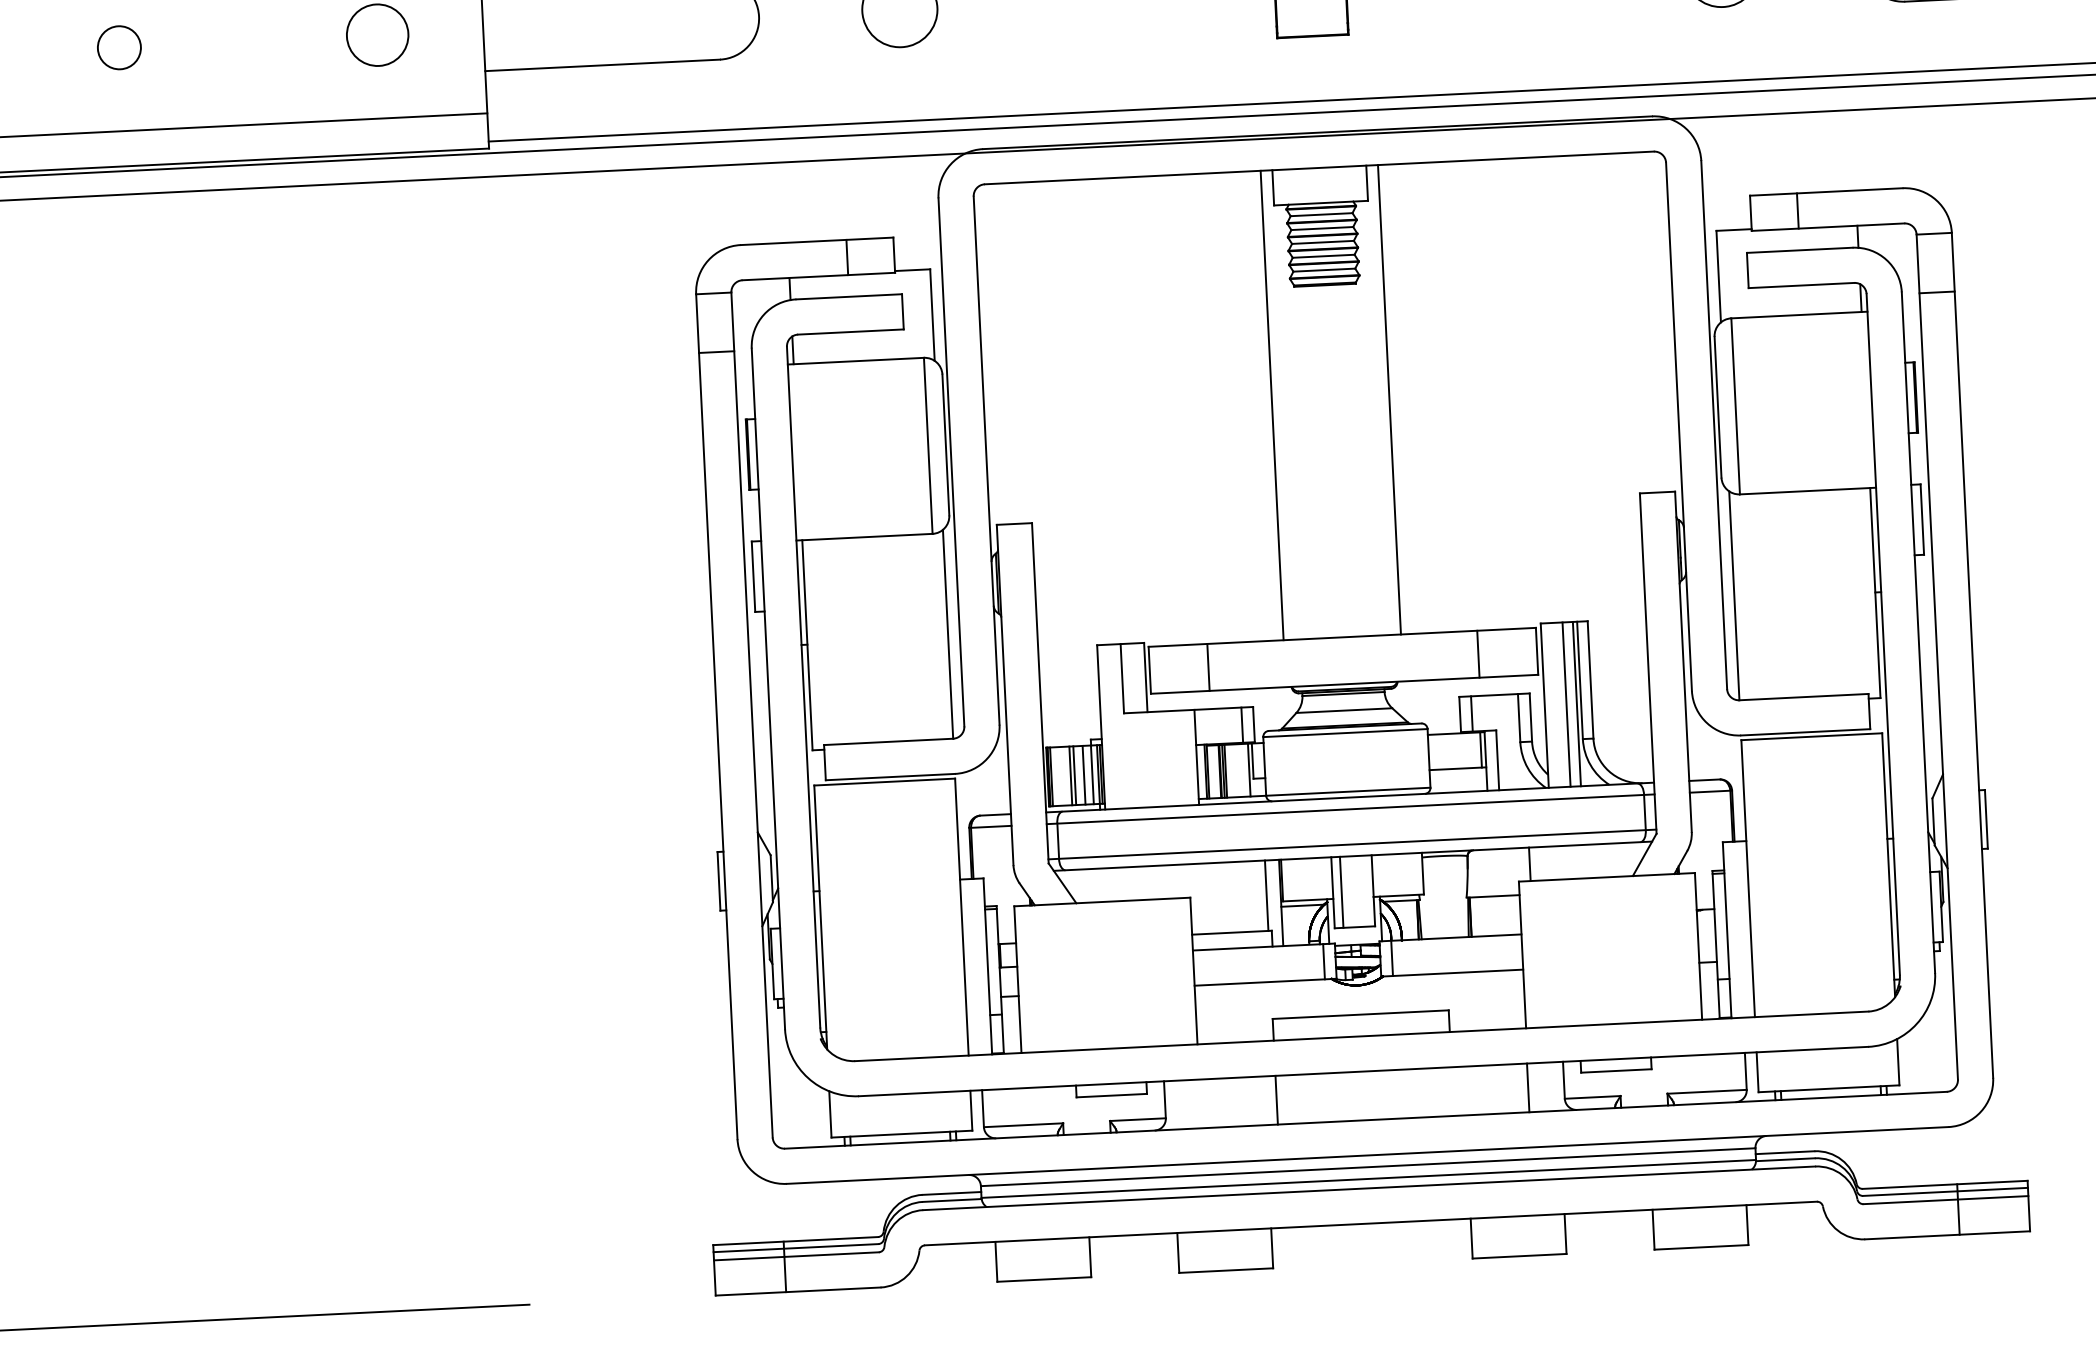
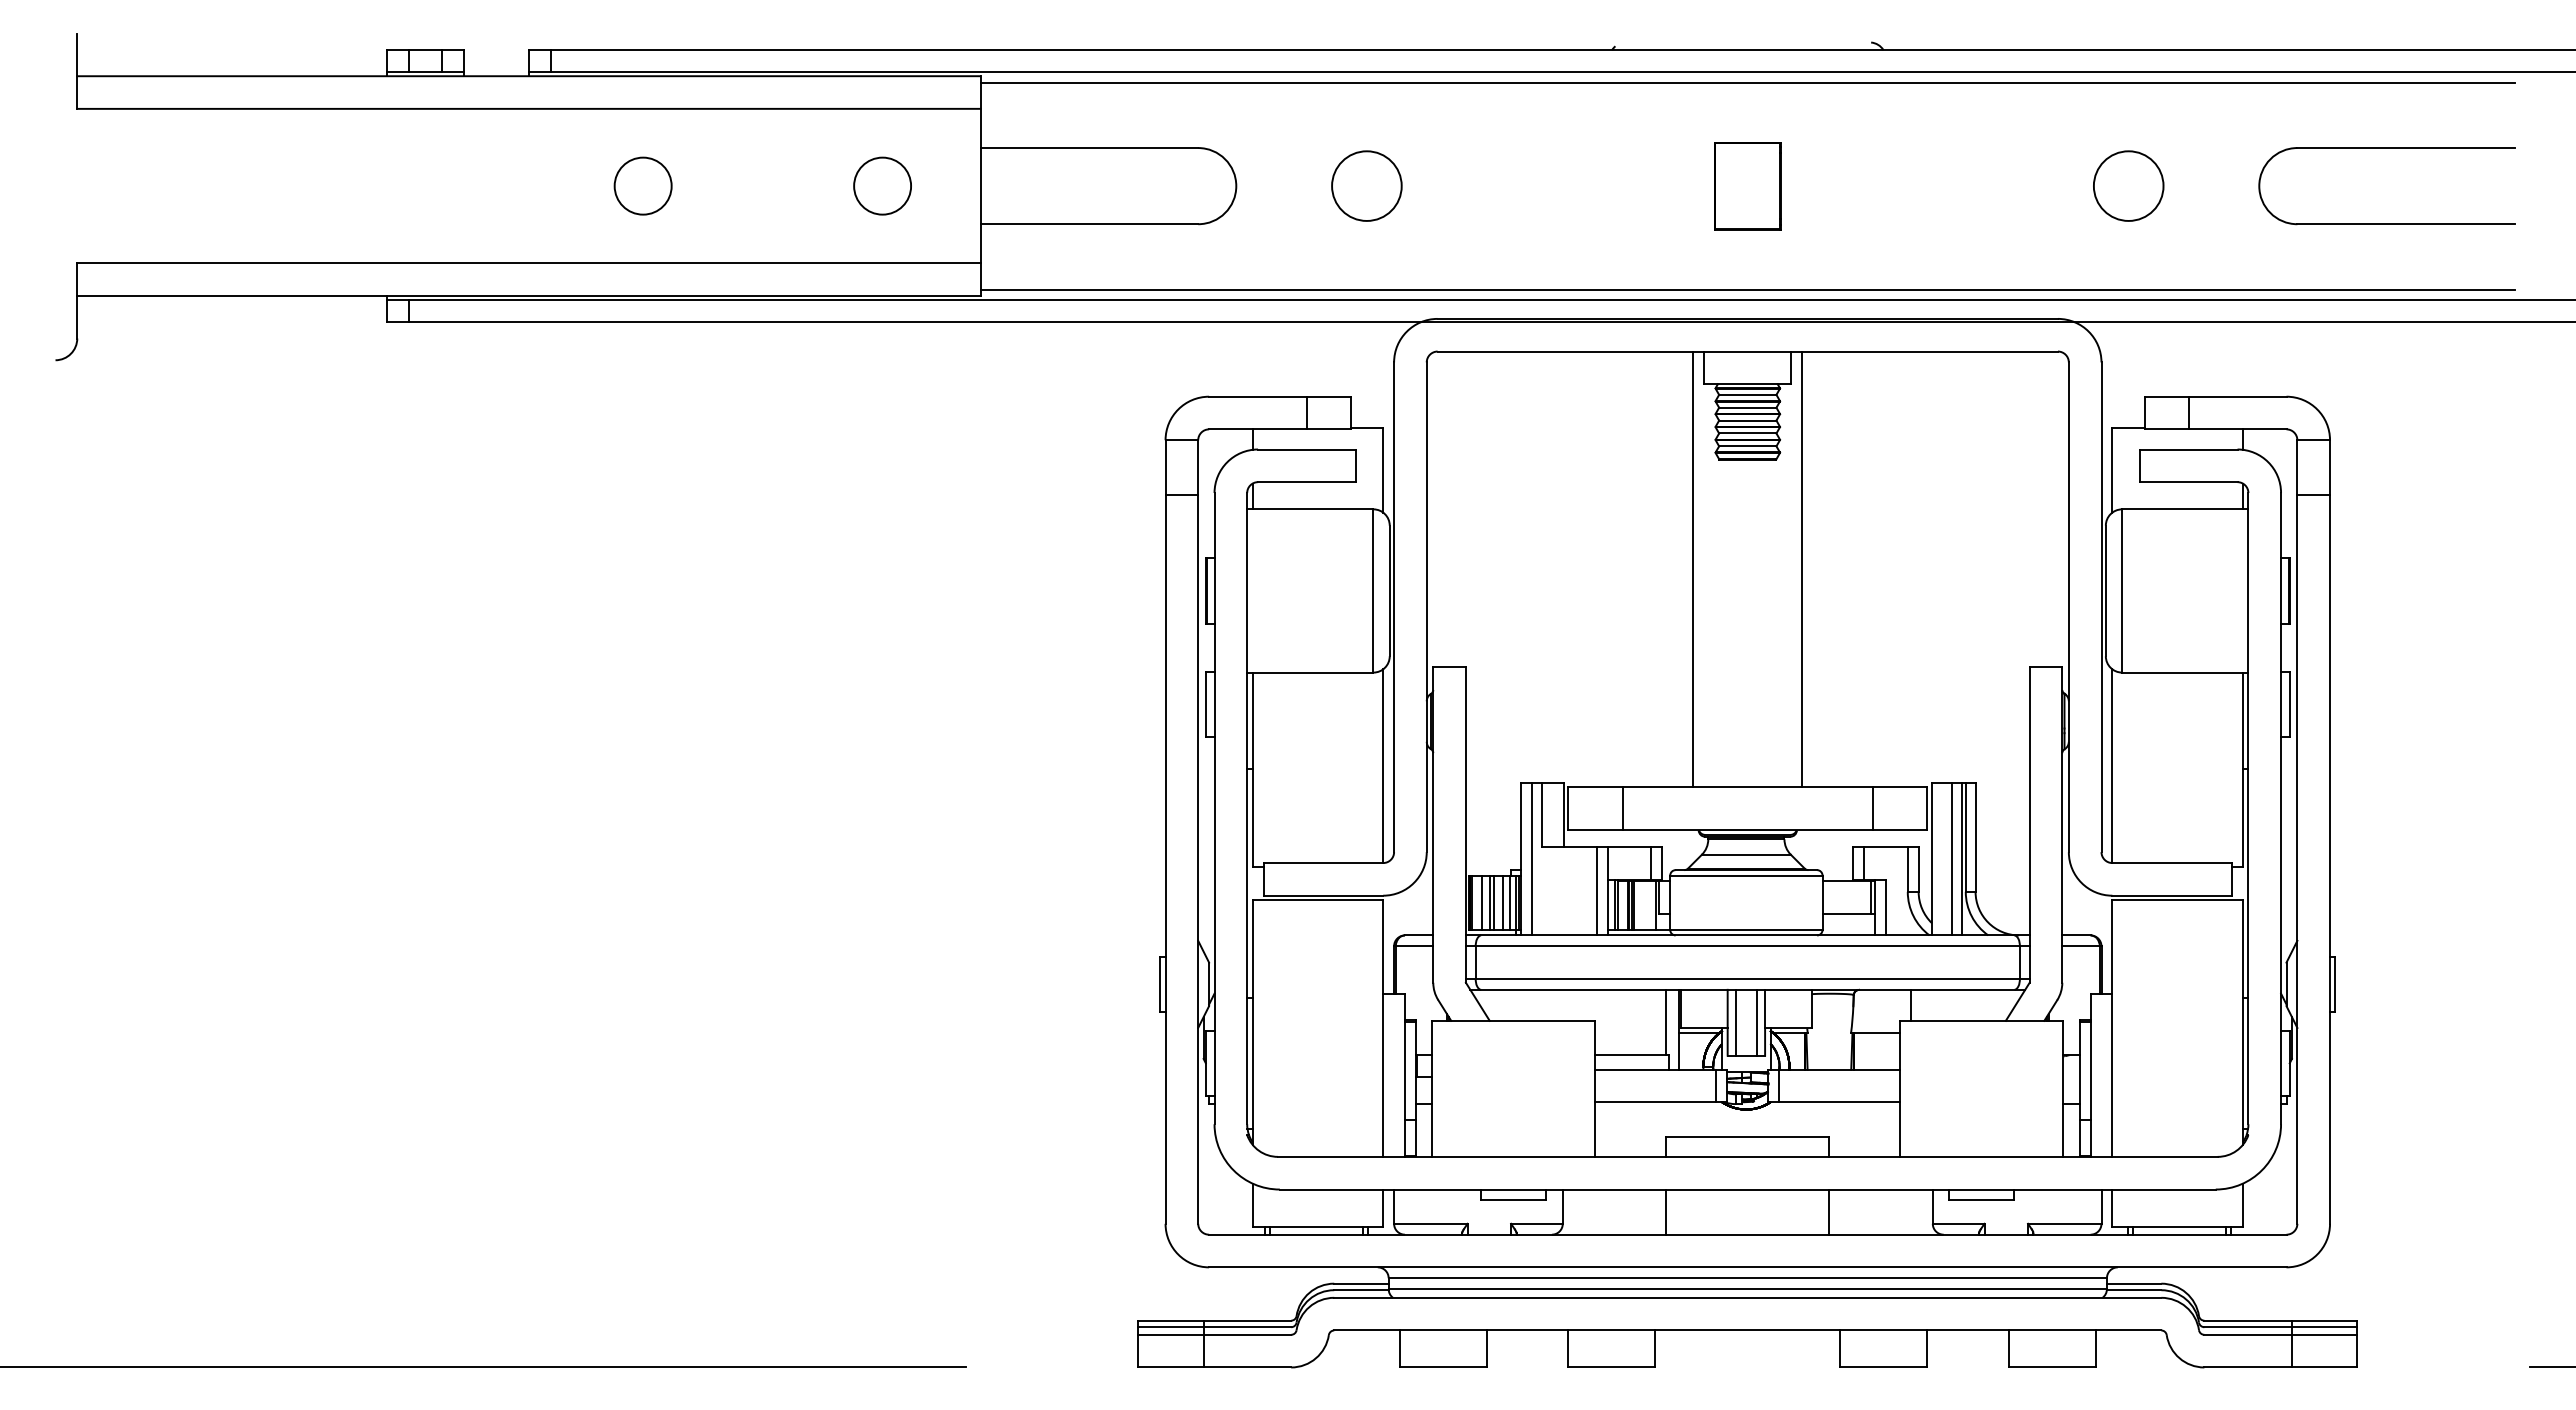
circle: (118, 47) -> (642, 185), size x1.43
line: (1112, 727) -> (1531, 859), added
line: (1184, 758) -> (1596, 891), added
line: (1061, 776) -> (1481, 902), added
line: (1365, 890) -> (1757, 1022), added
line: (1528, 1087) -> (1829, 1211), moved

